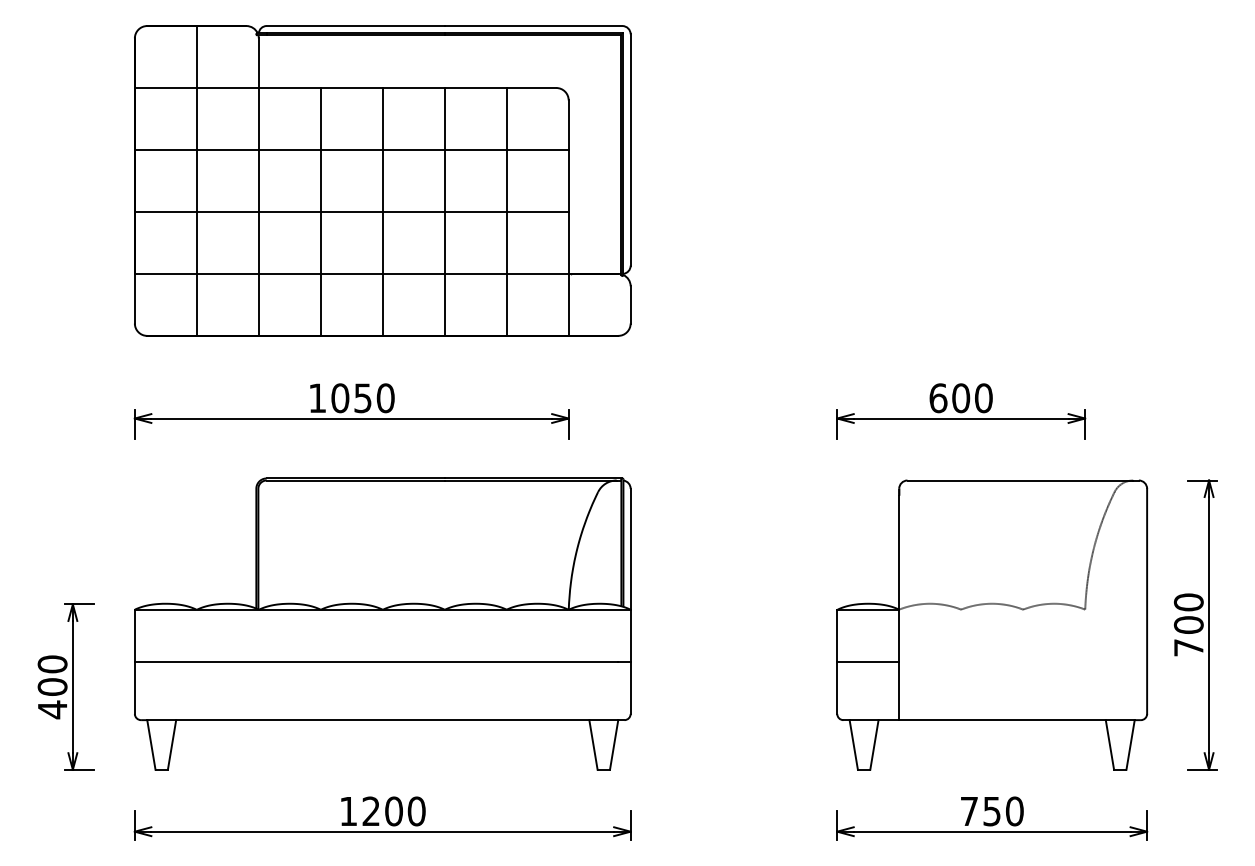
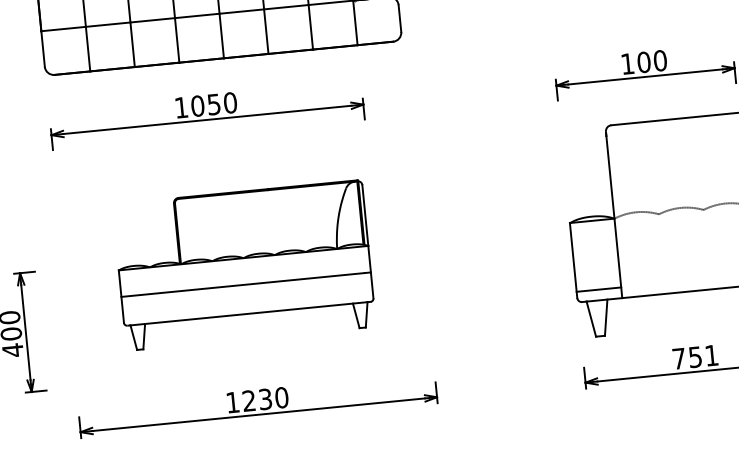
text: (938, 398) -> (627, 64), 600 -> 100
part: (382, 623) -> (244, 265), size x0.7
line: (868, 662) -> (599, 289), moved
text: (393, 811) -> (265, 399), 1200 -> 1230
text: (1014, 811) -> (711, 355), 750 -> 751

